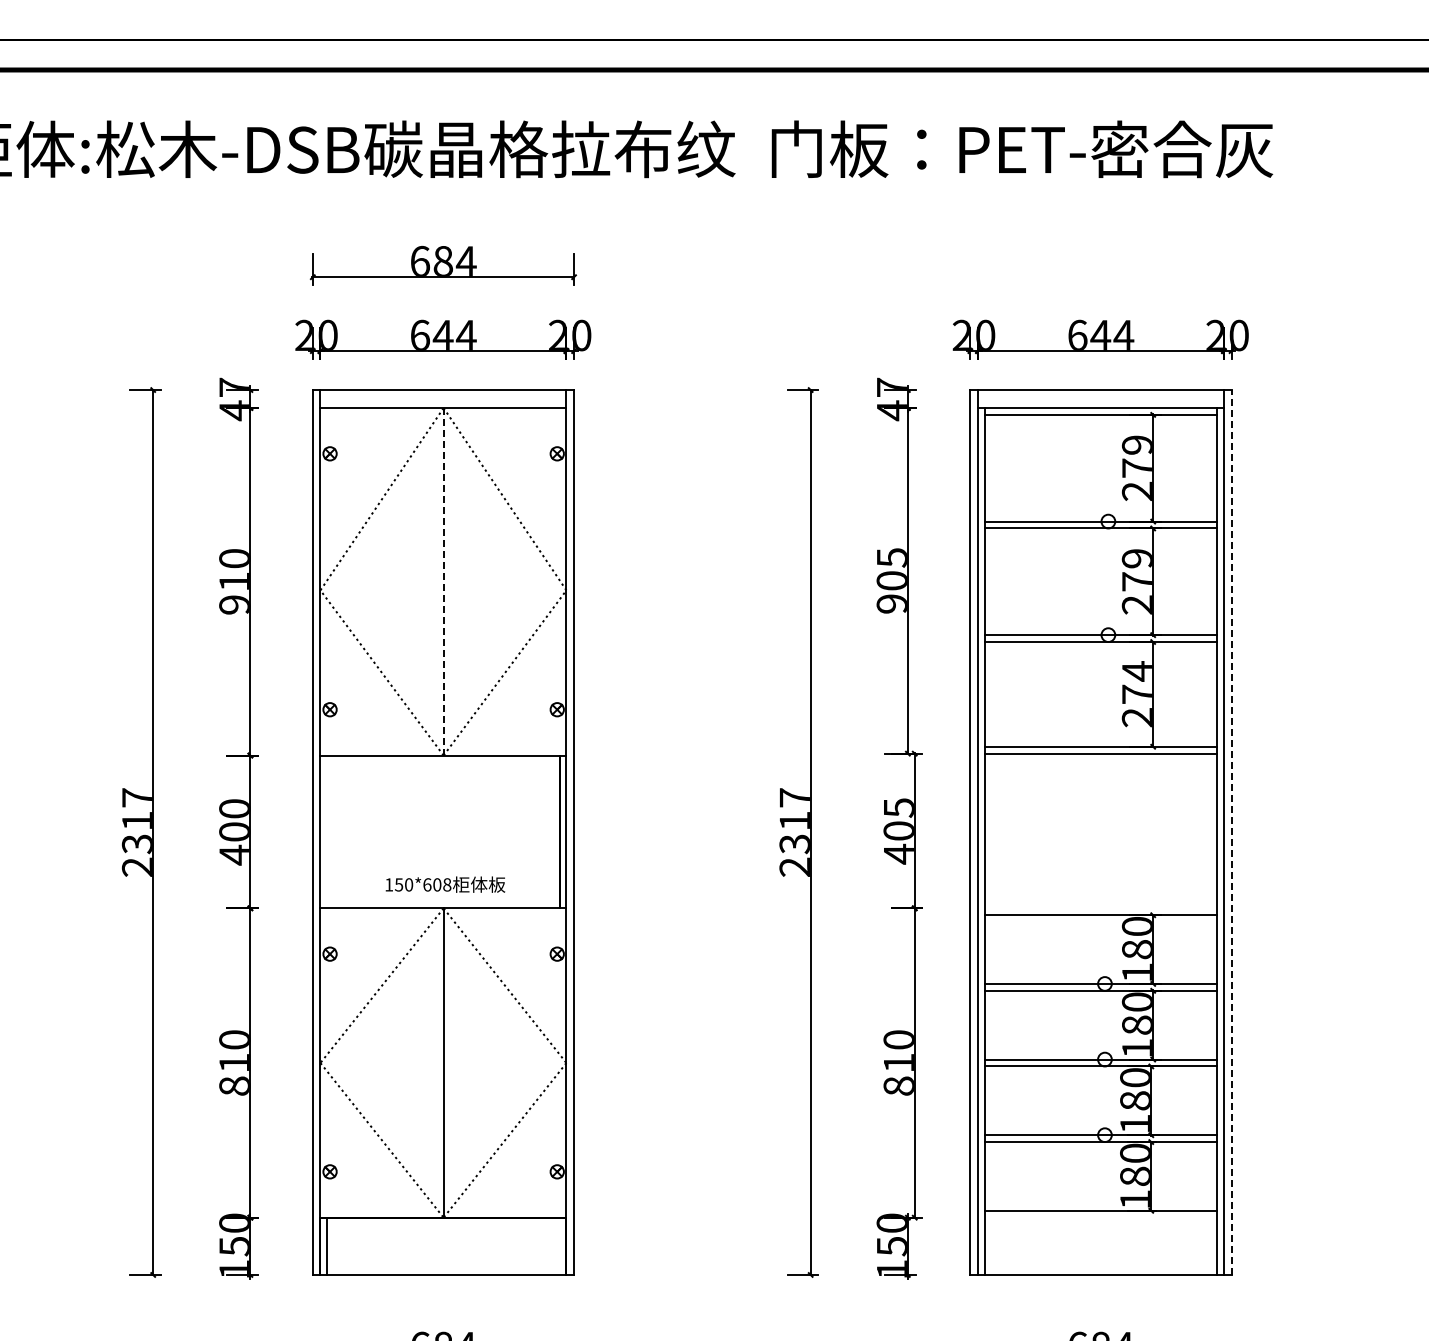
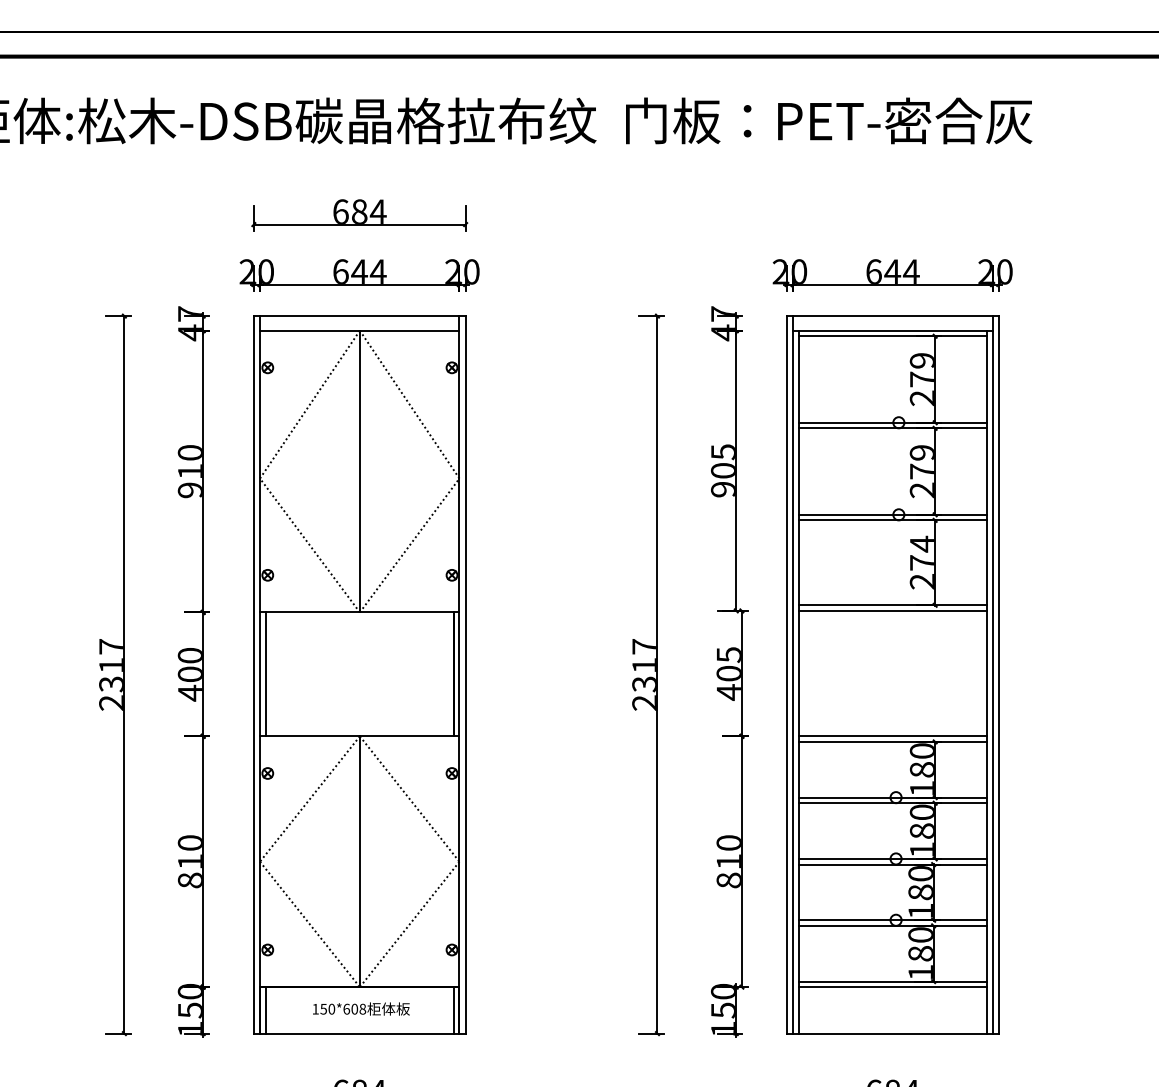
line: (443, 581) -> (359, 471), dashed -> solid
line: (327, 831) -> (265, 674), added
line: (1231, 832) -> (998, 674), dashed -> solid
text: (445, 884) -> (361, 1008), moved
line: (1100, 908) -> (892, 736), added
line: (1100, 1217) -> (892, 987), added
line: (559, 1245) -> (453, 1009), added

